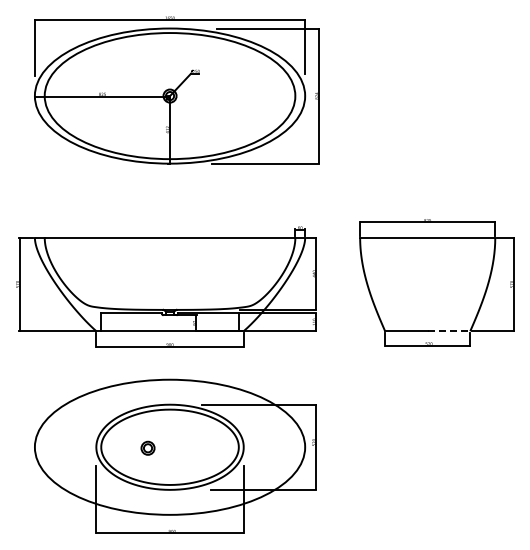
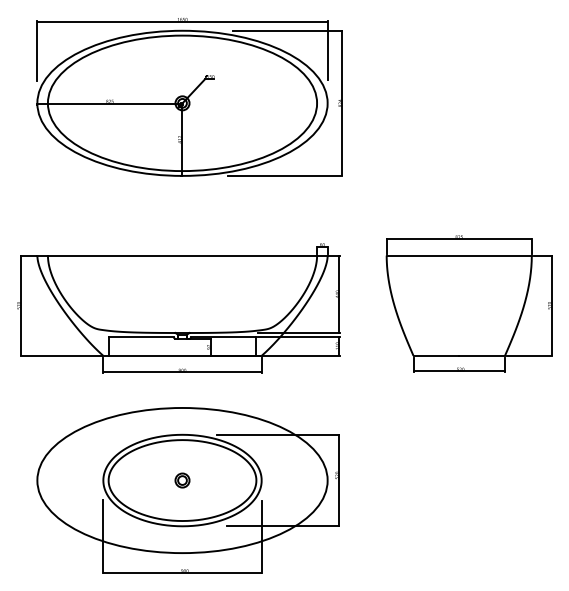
line: (449, 331) -> (482, 356), dashed -> solid
part: (147, 447) -> (181, 479), moved

